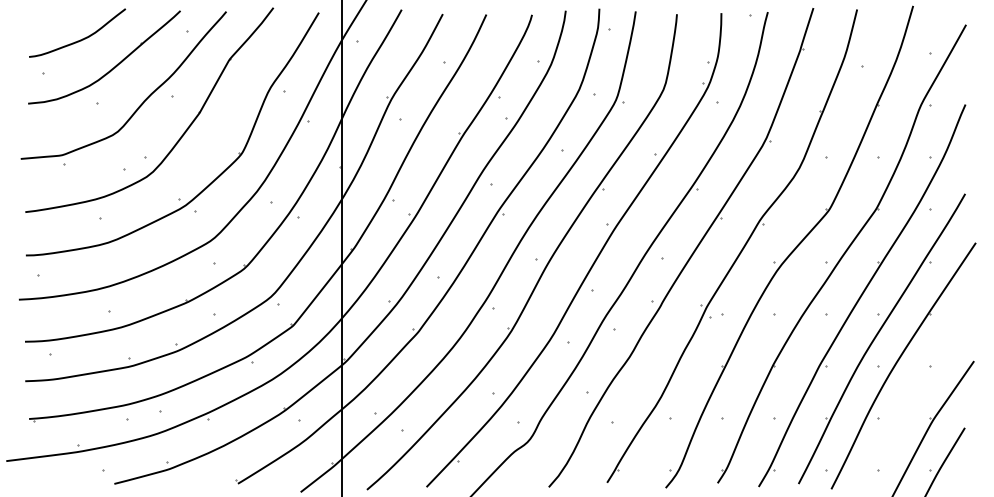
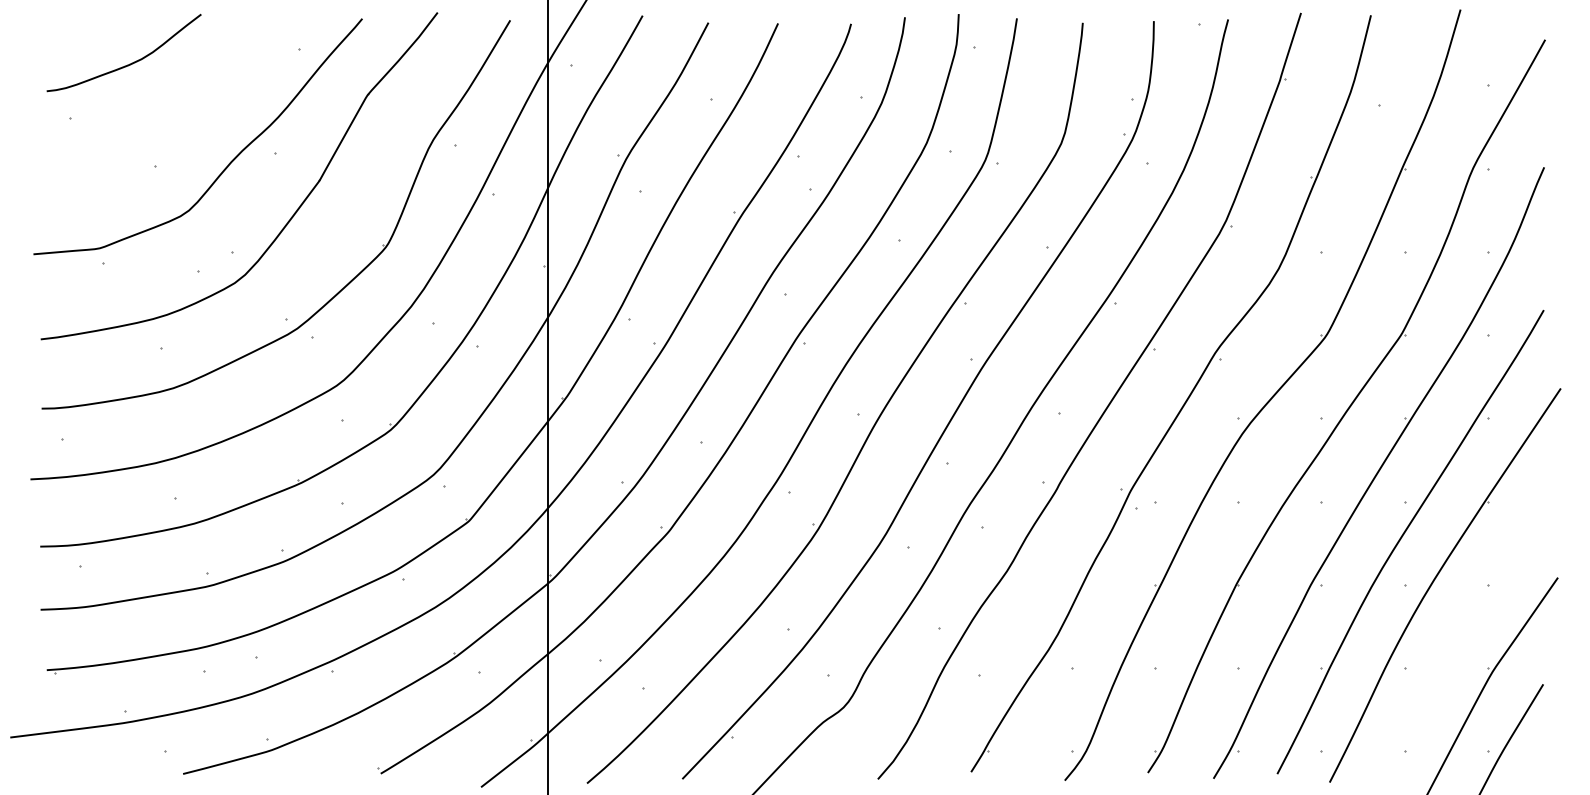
part: (111, 68) -> (178, 109), removed

